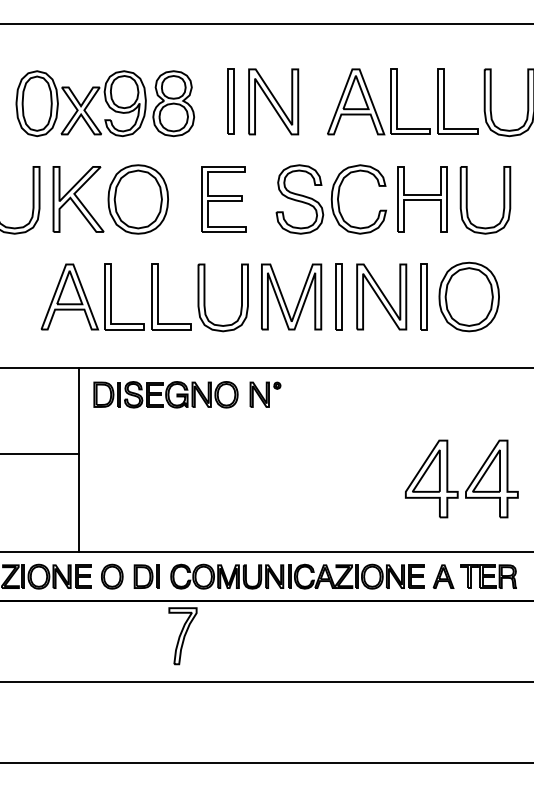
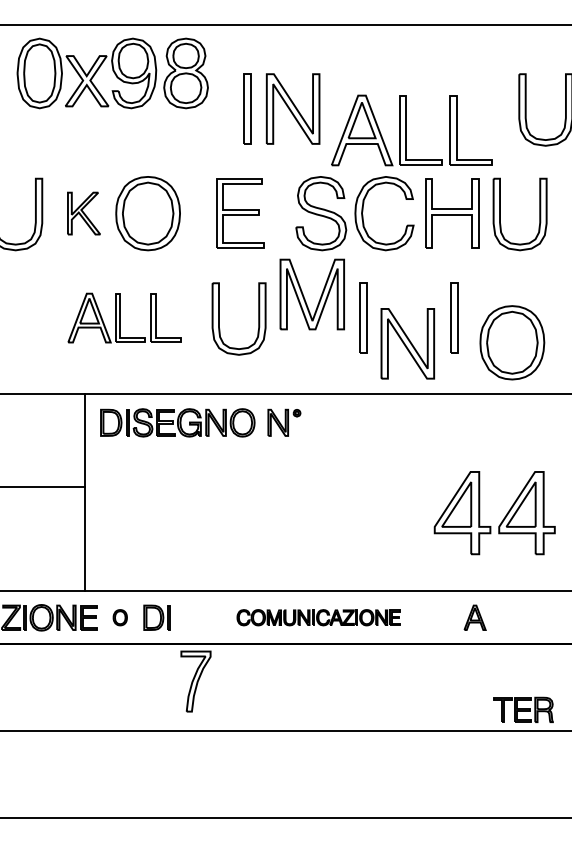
part: (402, 101) -> (411, 130), moved
part: (104, 103) -> (111, 73), moved
part: (78, 199) -> (84, 213), size x0.6
part: (115, 296) -> (123, 317), size x0.7
part: (381, 296) -> (407, 343), moved
part: (468, 296) -> (511, 342), moved
part: (284, 299) -> (304, 297), moved
part: (112, 576) -> (120, 617), size x0.6
part: (297, 576) -> (318, 617), size x0.6
part: (488, 576) -> (523, 709), moved

